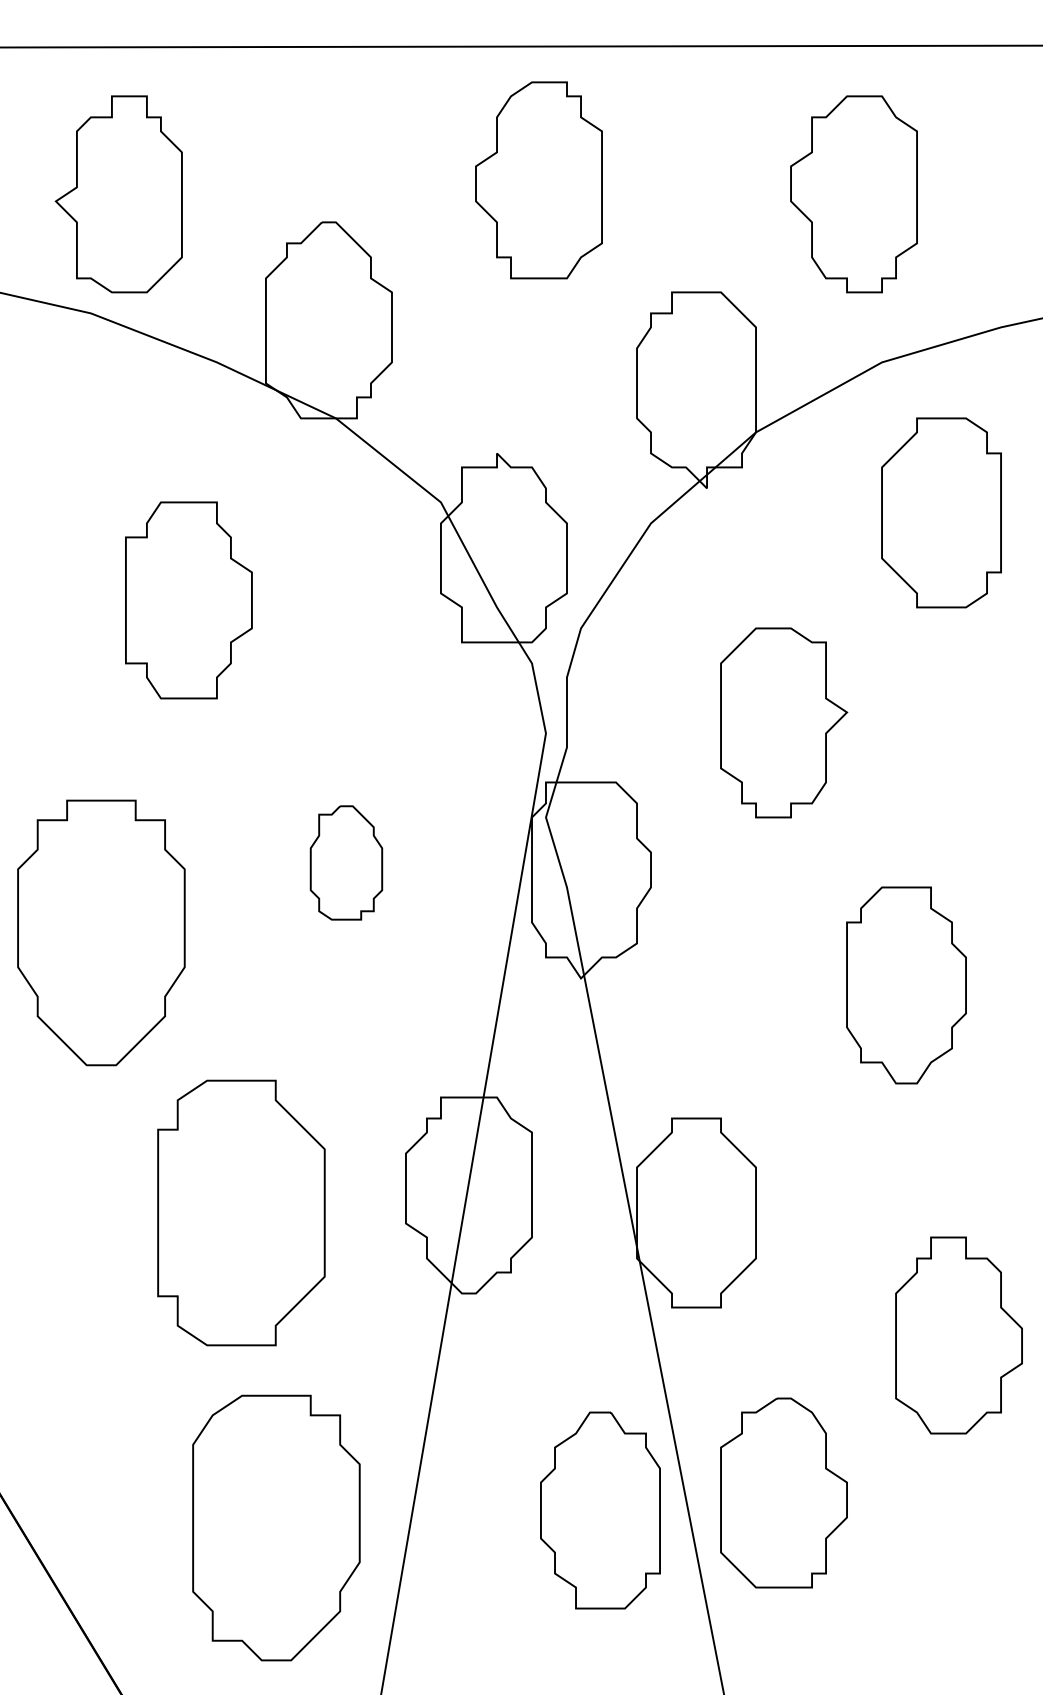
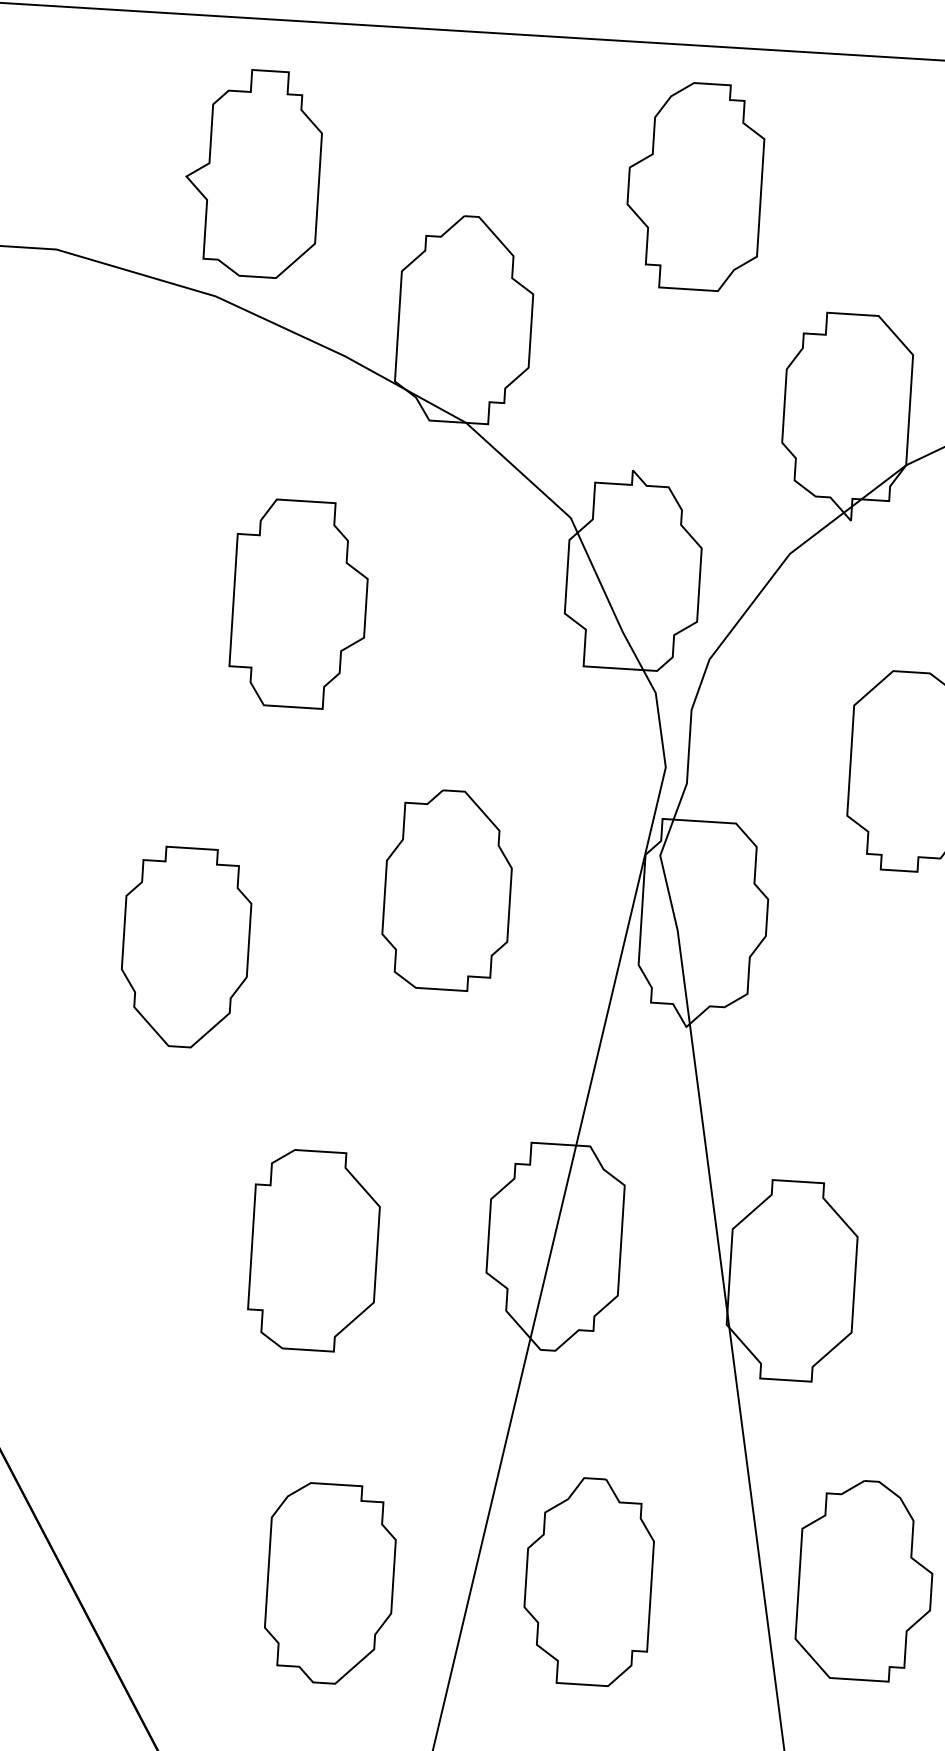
part: (346, 862) -> (447, 889), size x1.67
part: (101, 932) -> (186, 947), size x0.71
part: (241, 1212) -> (314, 1250), size x0.71
part: (600, 1510) -> (588, 1581), moved
part: (276, 1527) -> (330, 1583), size x0.71

